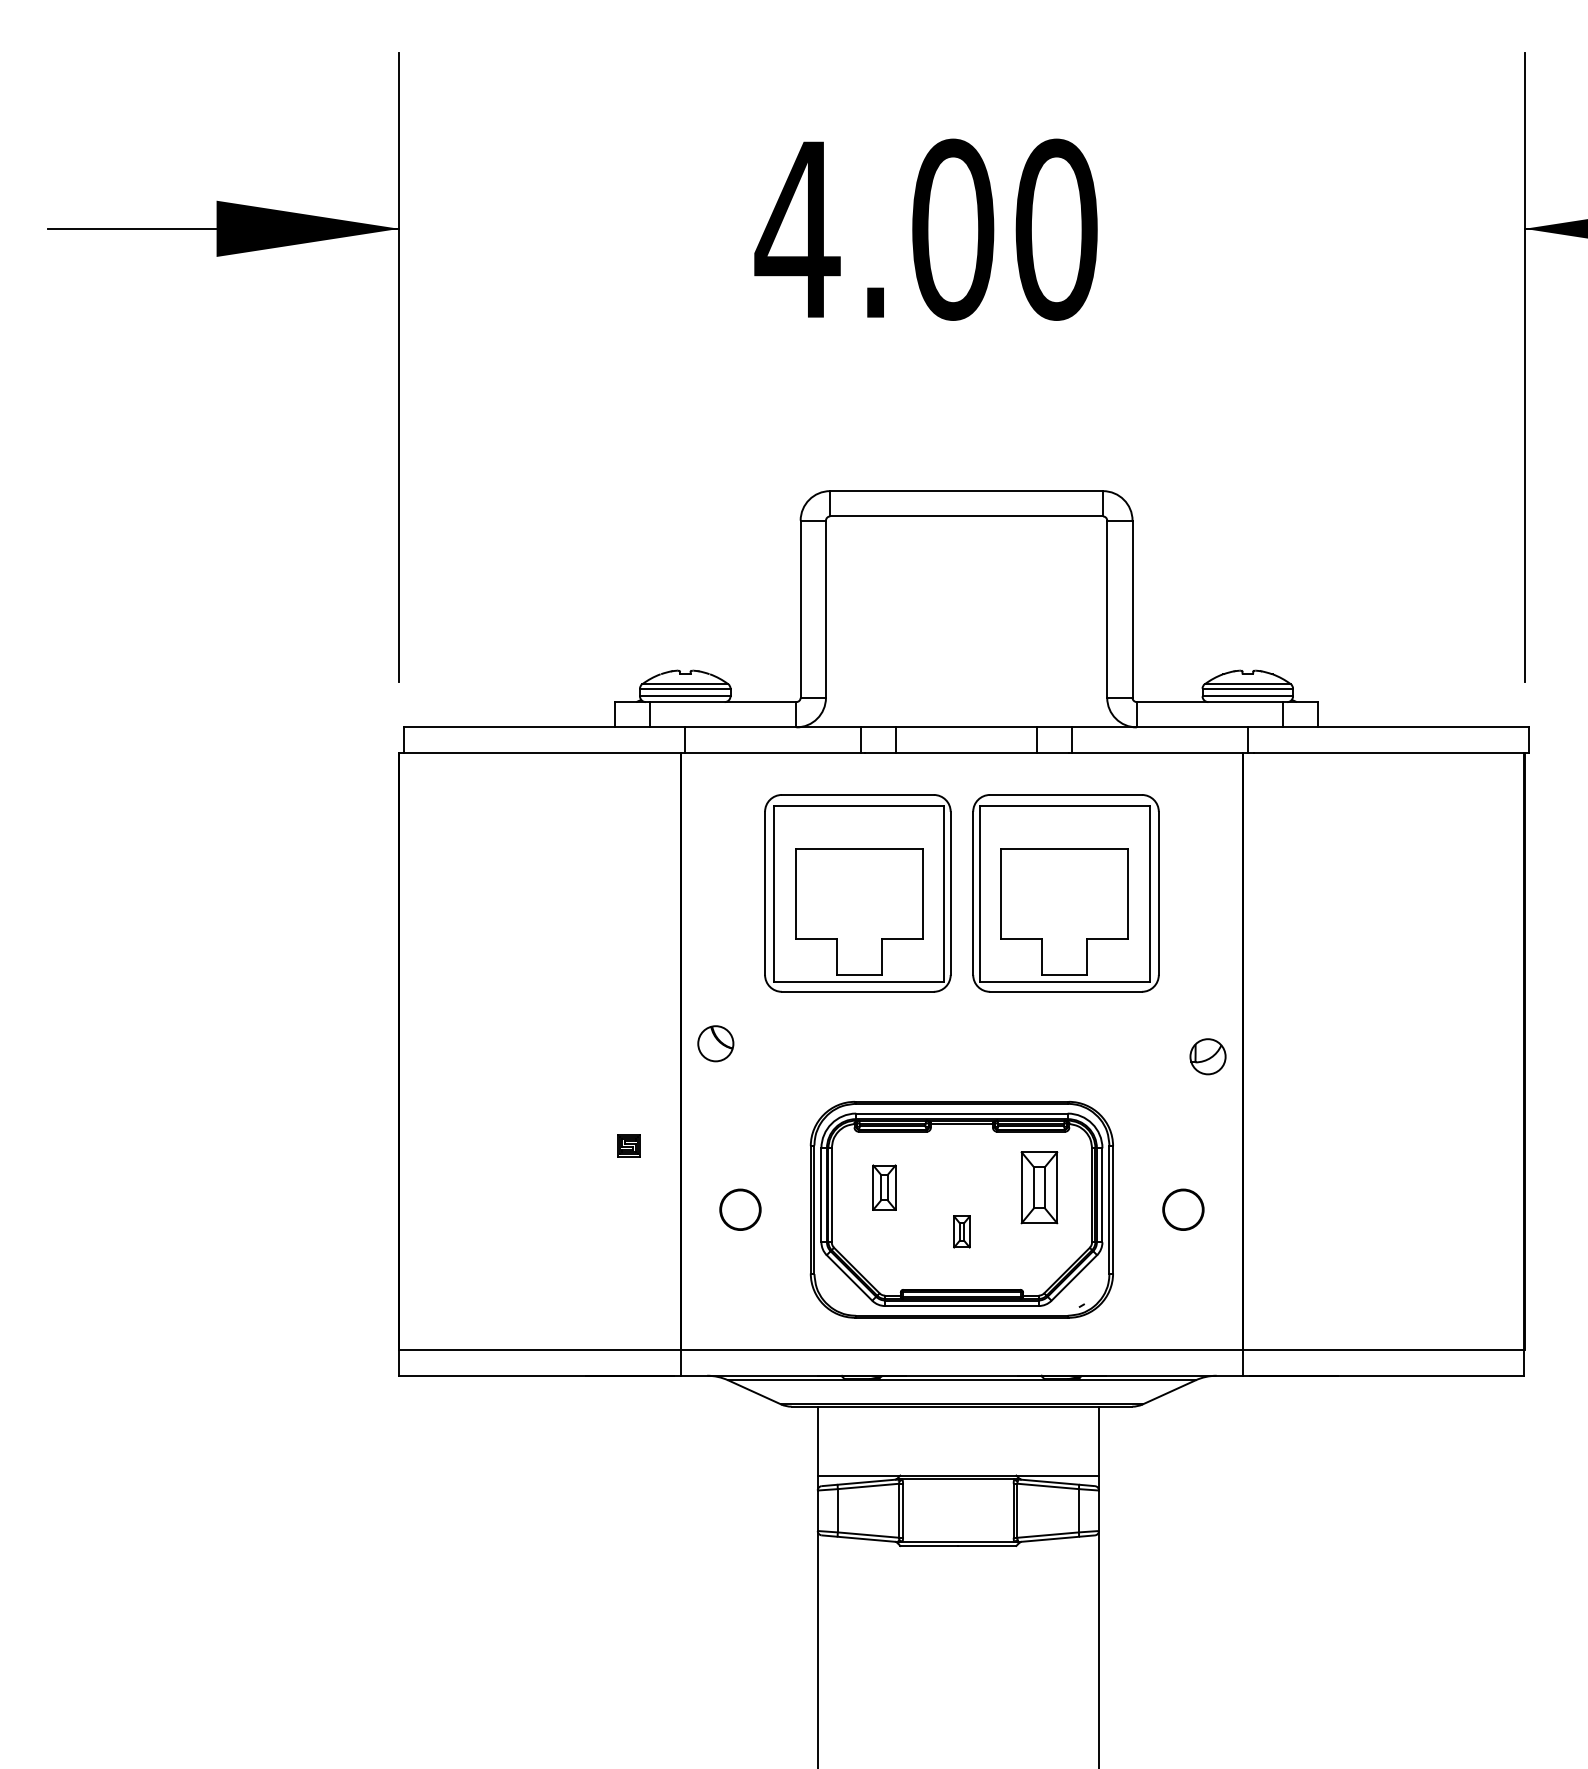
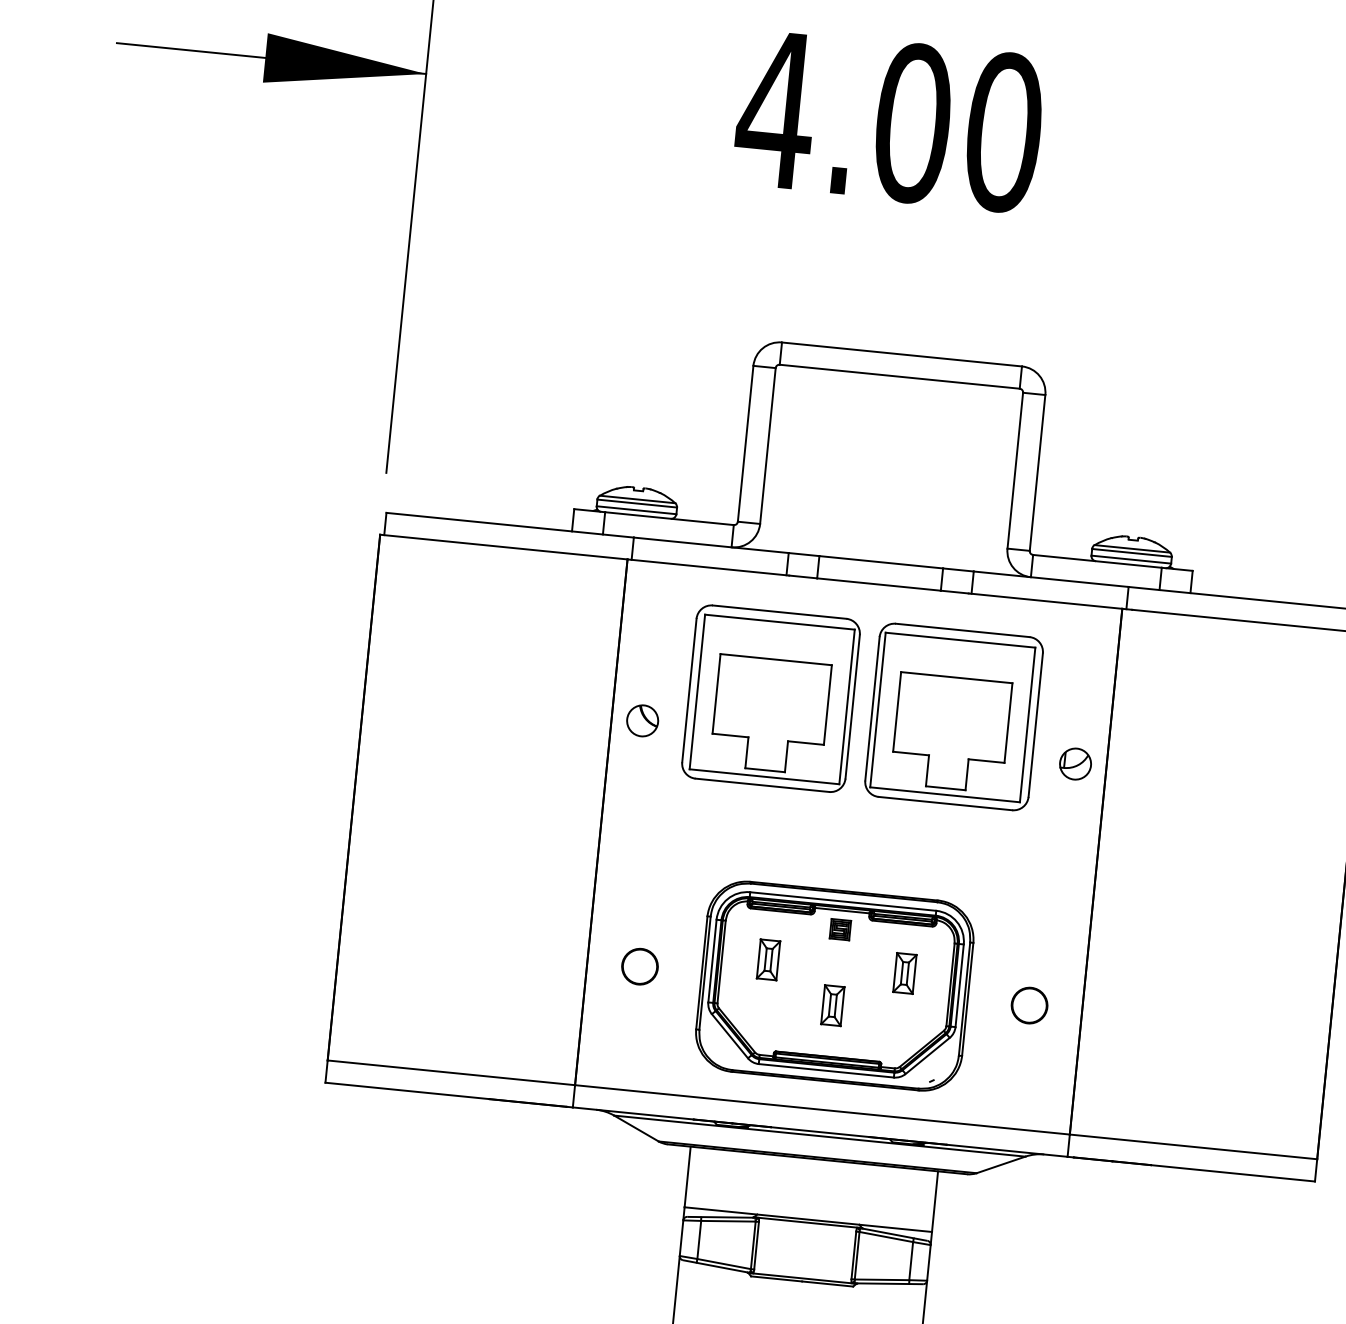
part: (715, 1043) -> (642, 720), moved
part: (1207, 1056) -> (1075, 763), moved
part: (628, 1145) -> (840, 929), moved
part: (1039, 1187) -> (904, 973), size x0.62
part: (961, 1231) -> (832, 1005), size x1.43

